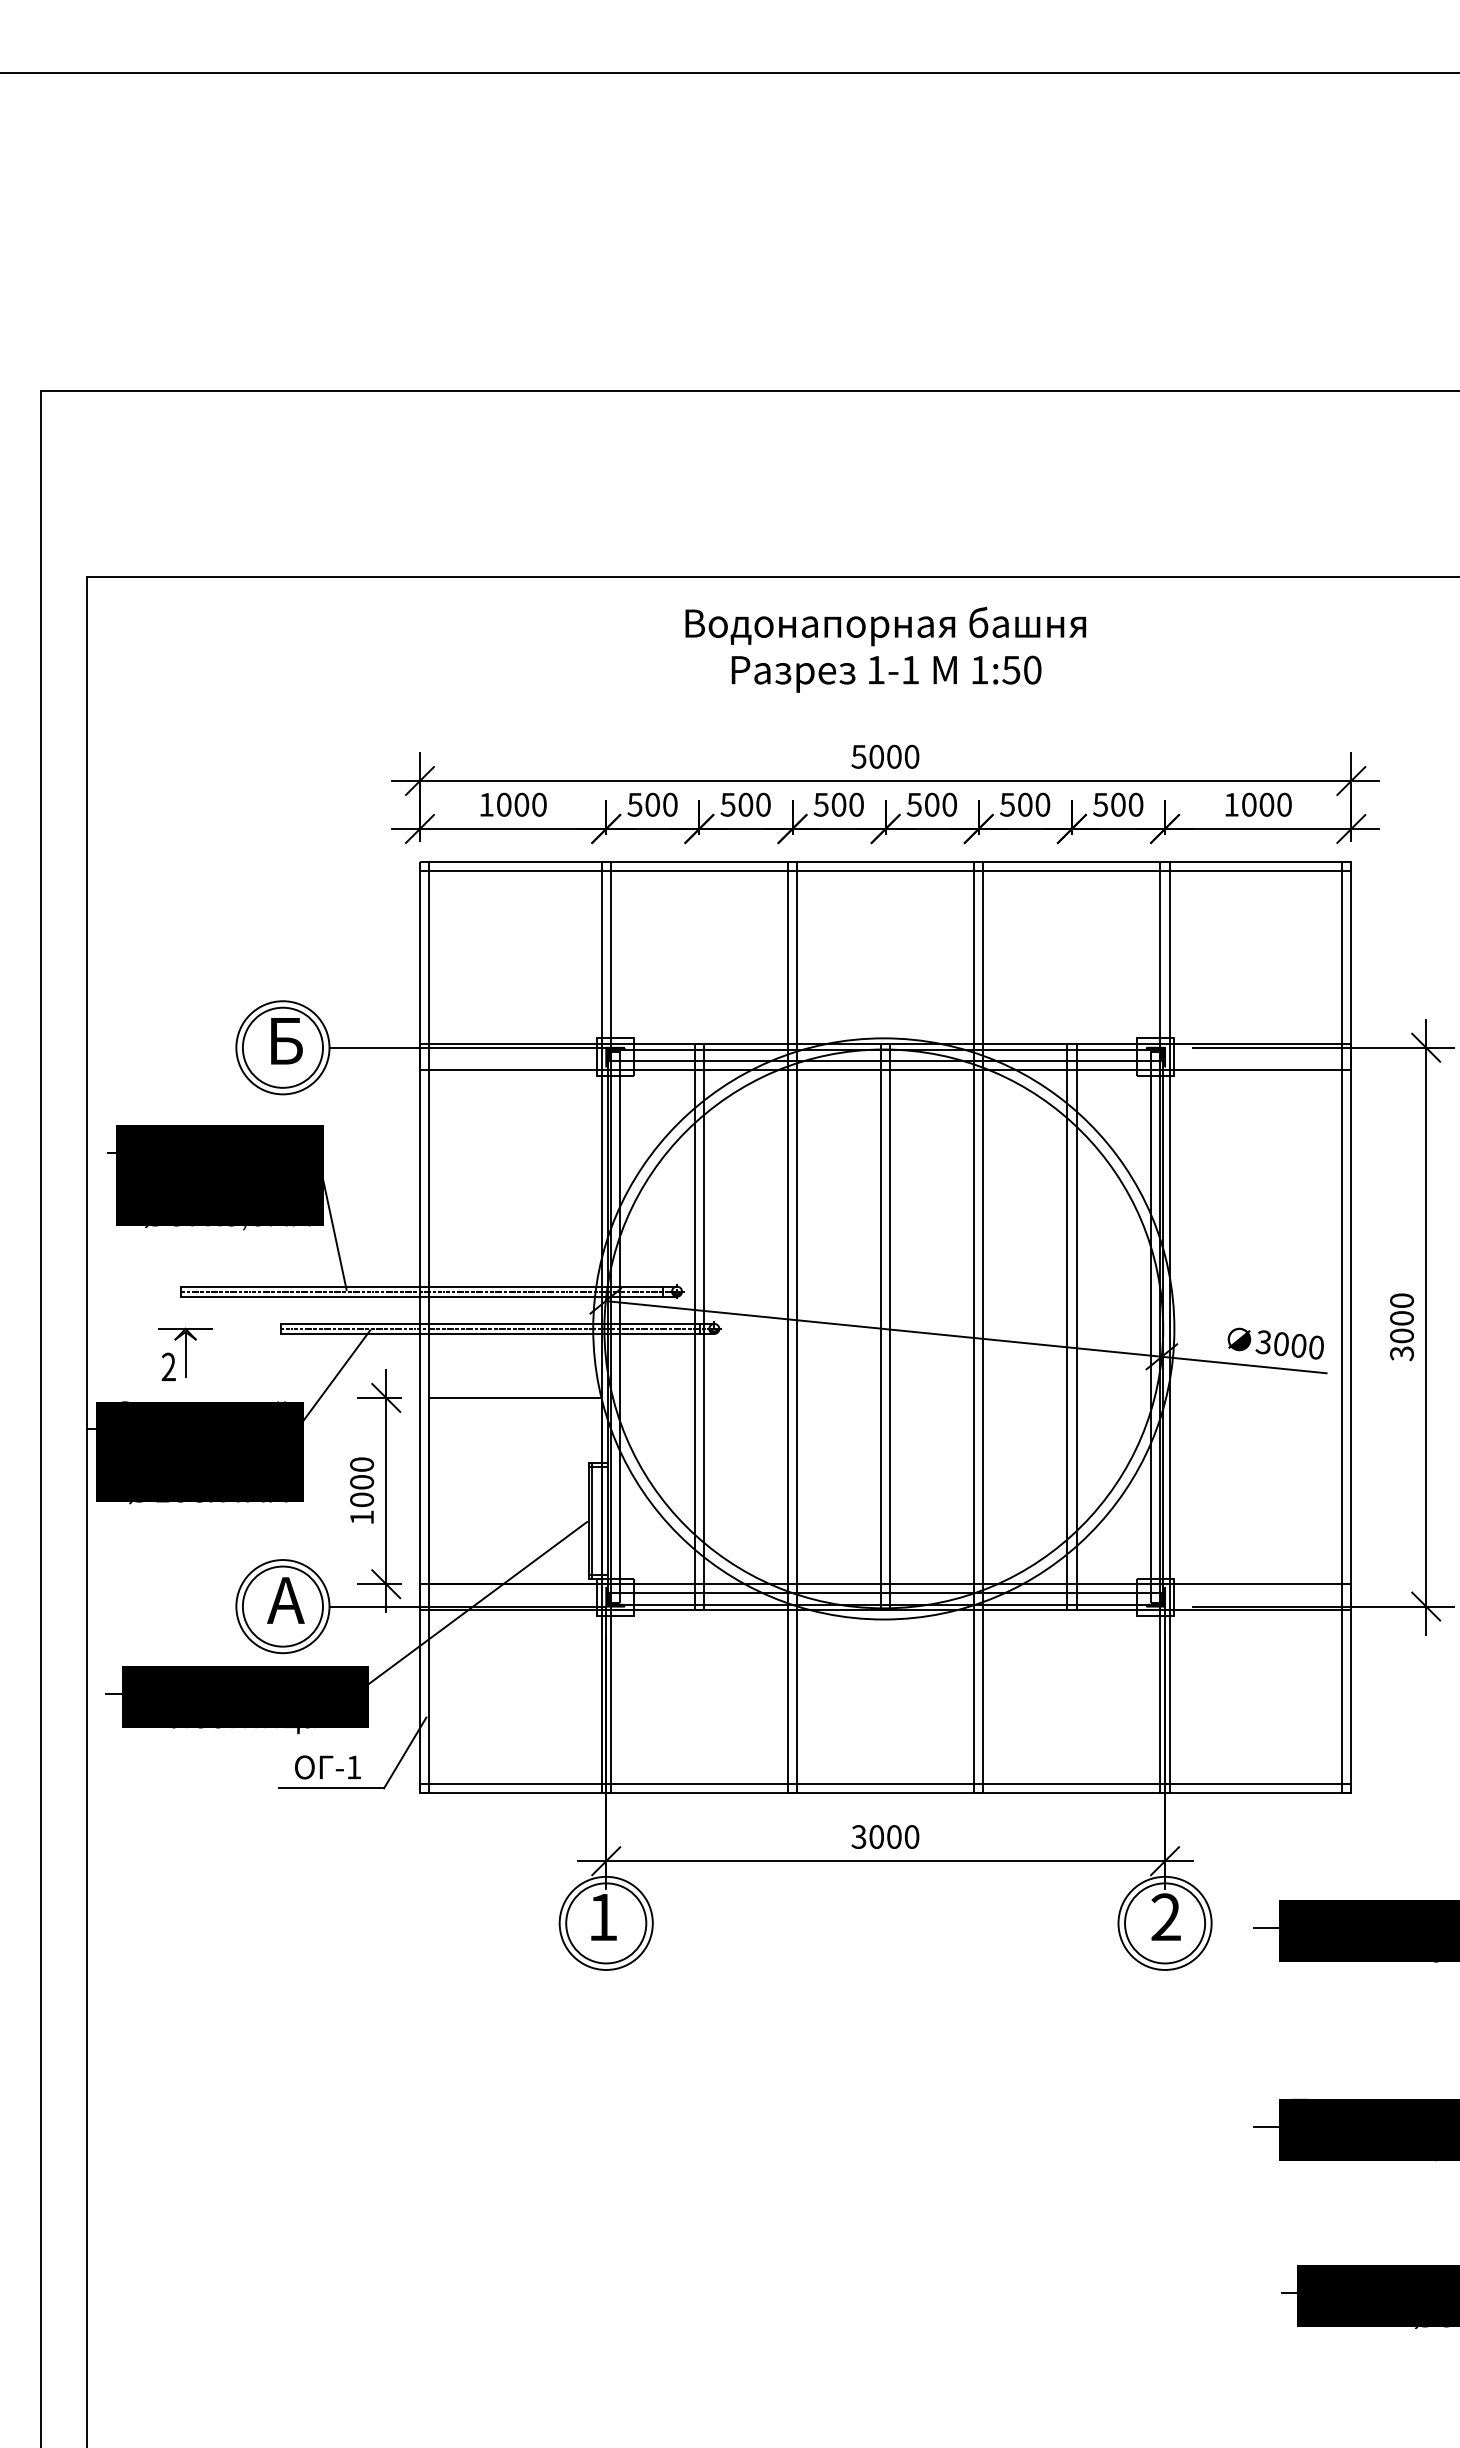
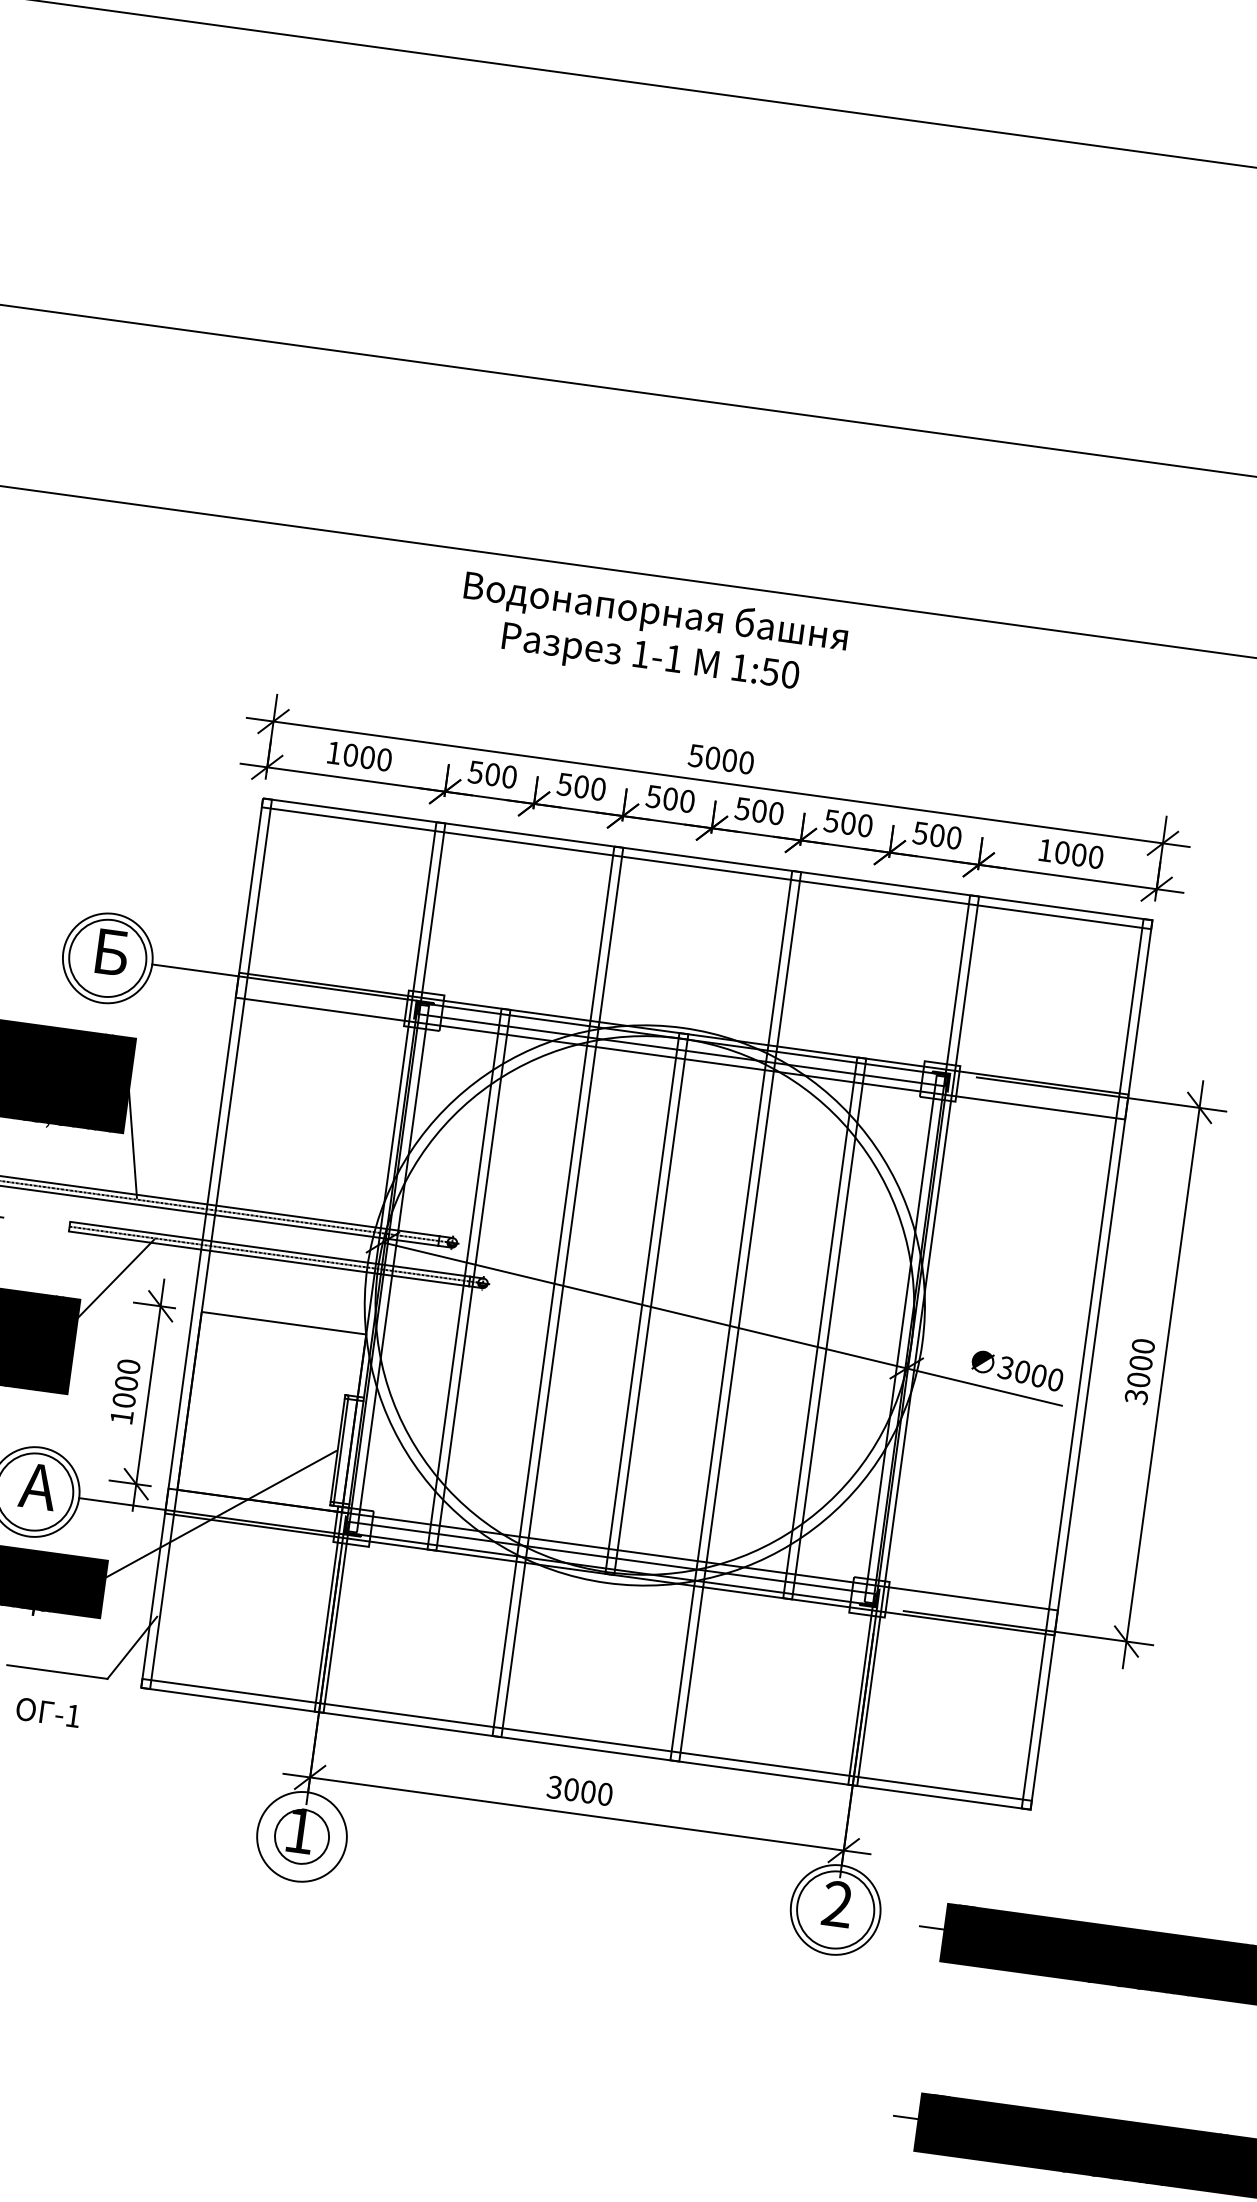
text: (885, 649) -> (652, 635), moved
text: (327, 1767) -> (47, 1712), moved
circle: (606, 1923) -> (302, 1836), size x0.7

